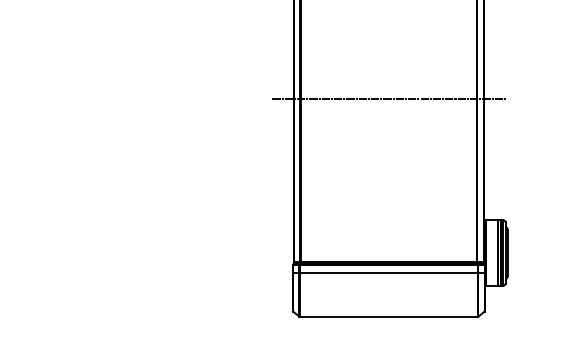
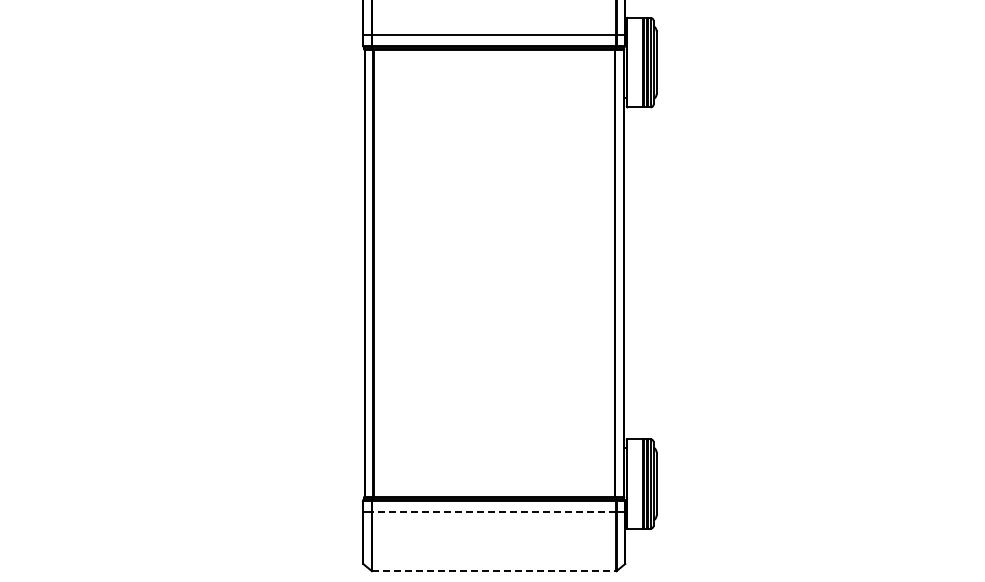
line: (388, 99) -> (493, 273), removed
line: (389, 273) -> (494, 511), solid -> dashed
line: (389, 317) -> (494, 571), solid -> dashed

